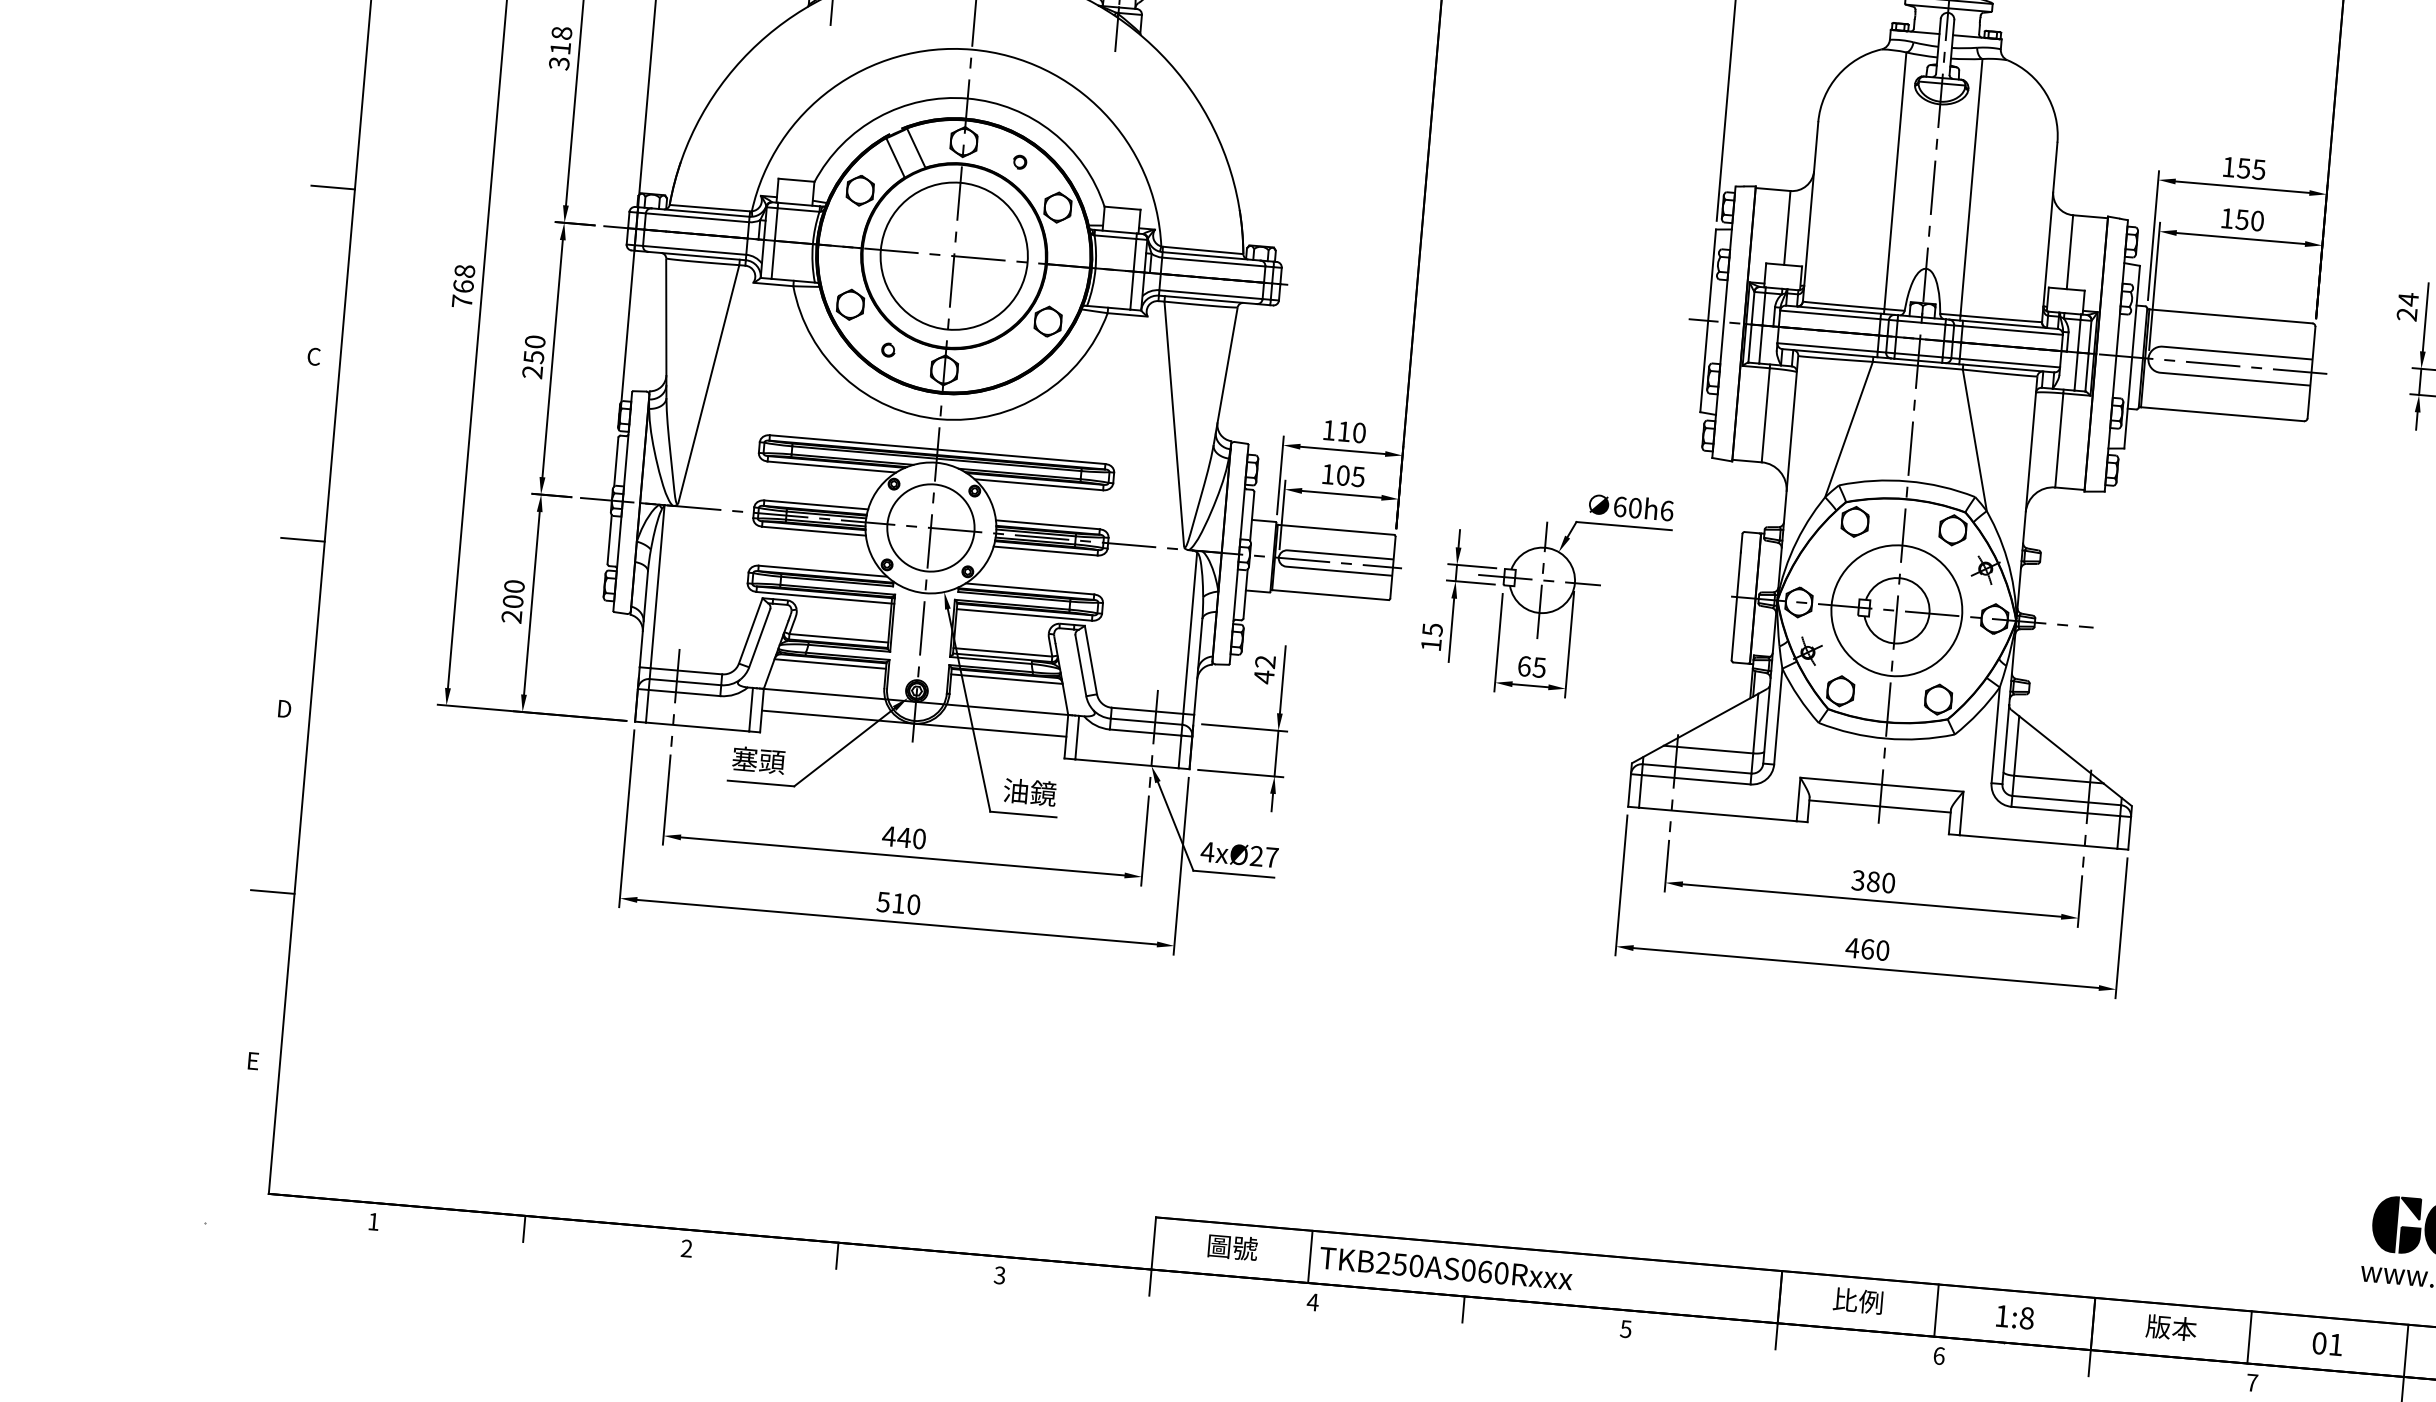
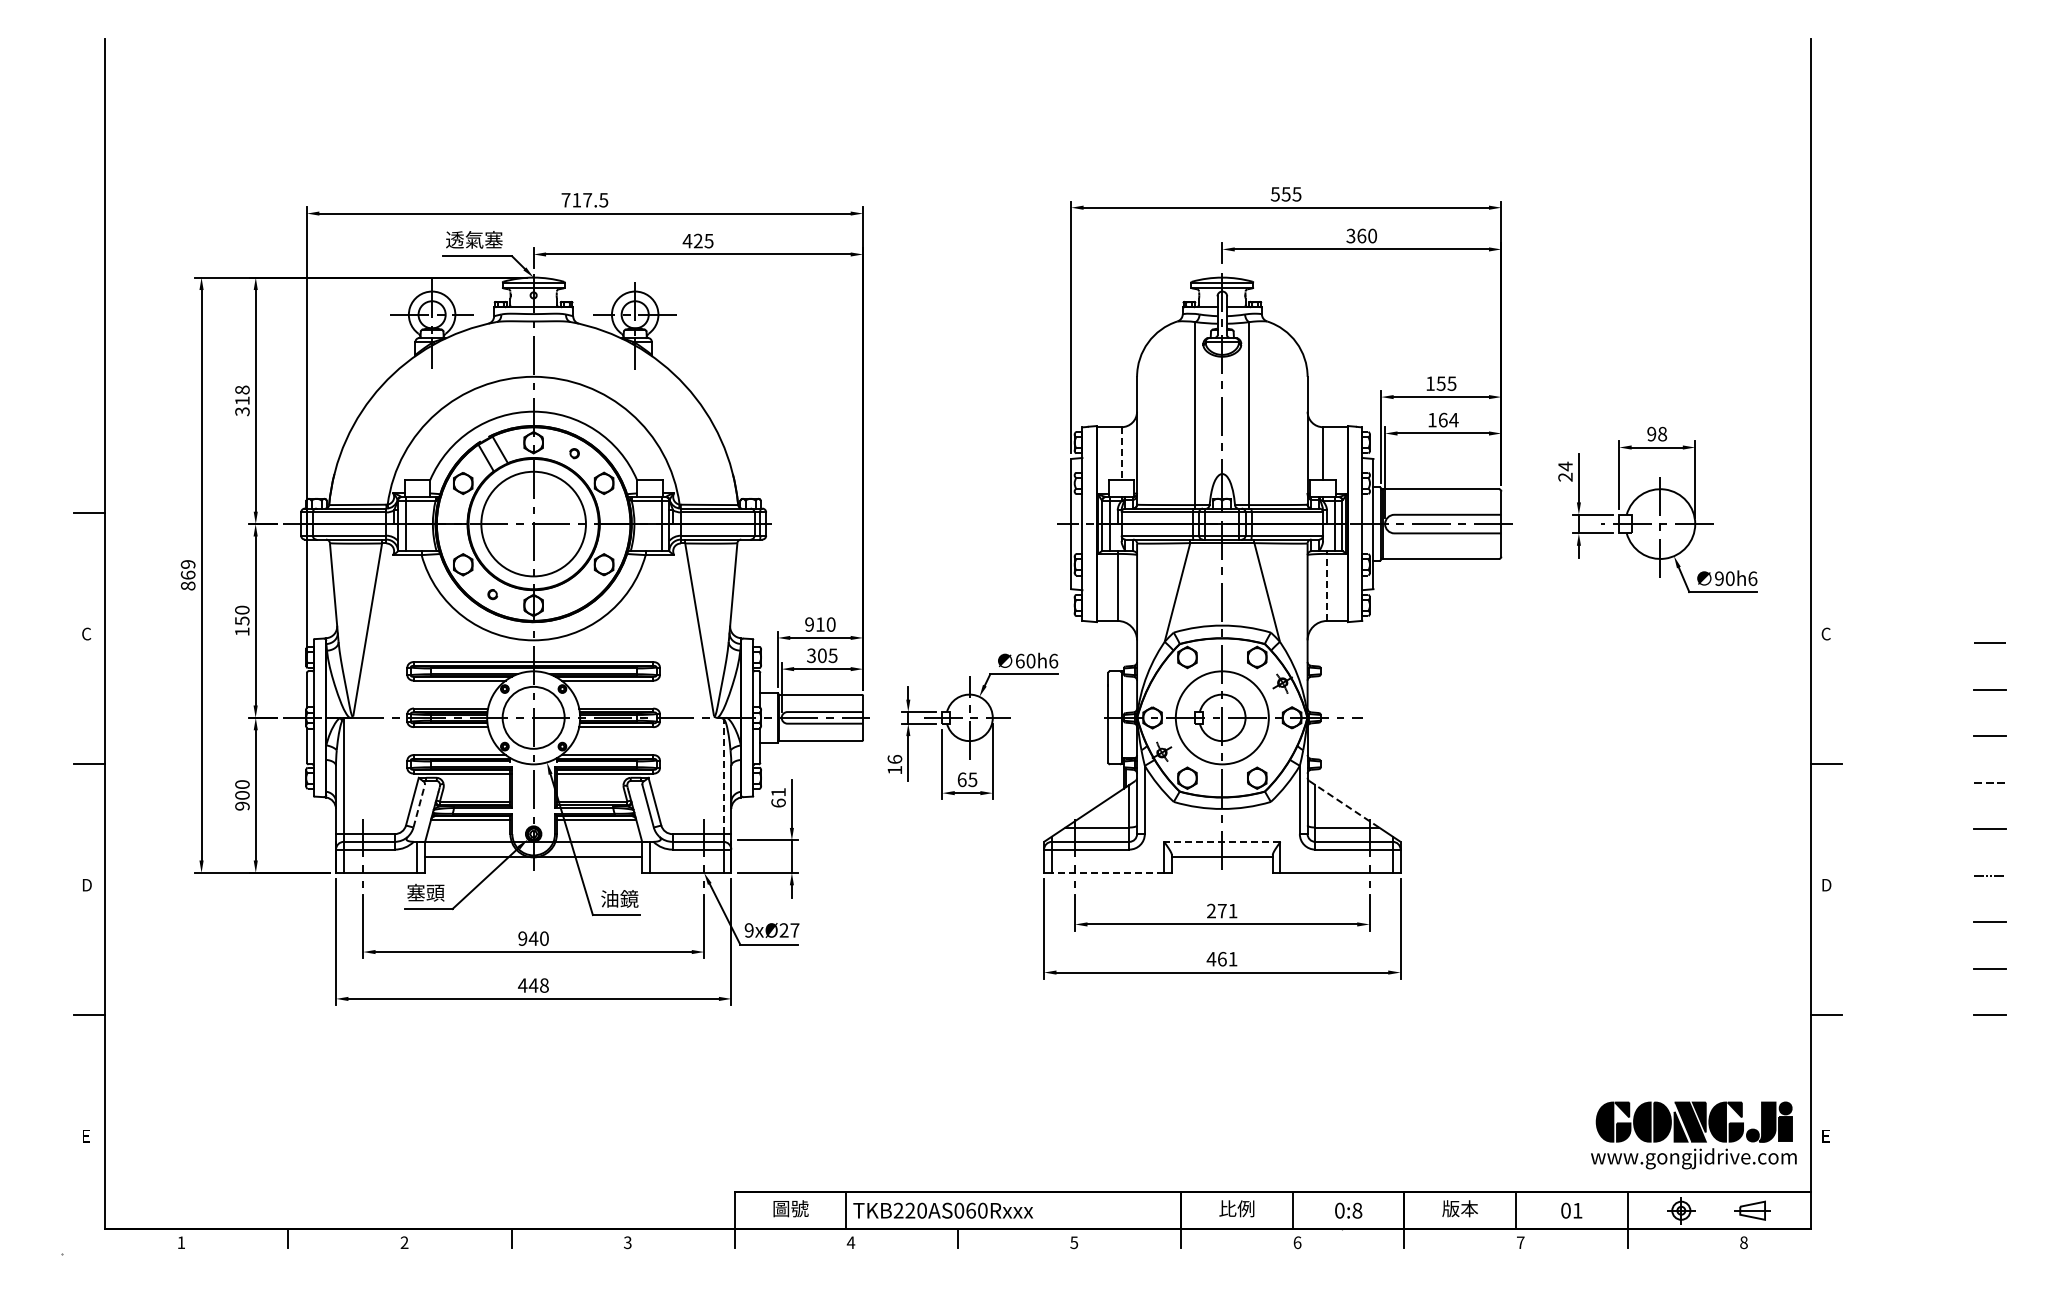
text: (2249, 219) -> (1448, 419), 150 -> 164
line: (1787, 229) -> (1121, 454), solid -> dashed
text: (463, 286) -> (188, 575), 768 -> 869
text: (532, 371) -> (242, 631), 250 -> 150
text: (1329, 430) -> (809, 624), 110 -> 910
line: (2058, 440) -> (1326, 587), solid -> dashed
text: (1328, 473) -> (811, 655), 105 -> 305
text: (512, 615) -> (242, 805), 200 -> 900
text: (1432, 629) -> (894, 759), 15 -> 16
line: (1190, 633) -> (723, 776), solid -> dashed
line: (760, 638) -> (419, 806), solid -> dashed
text: (1264, 670) -> (778, 798), 42 -> 61
line: (2060, 750) -> (1346, 806), solid -> dashed
line: (1880, 784) -> (1221, 841), solid -> dashed
line: (1717, 813) -> (1107, 872), solid -> dashed
text: (888, 836) -> (522, 938), 440 -> 940
text: (1206, 852) -> (748, 930), 4xØ27 -> 9xØ27
text: (1873, 880) -> (1222, 910), 380 -> 271
text: (897, 903) -> (532, 985), 510 -> 448
text: (1882, 949) -> (1232, 958), 460 -> 461
text: (1400, 1264) -> (910, 1210), TKB250AS060Rxxx -> TKB220AS060Rxxx
text: (2001, 1315) -> (1339, 1210), 1:8 -> 0:8

